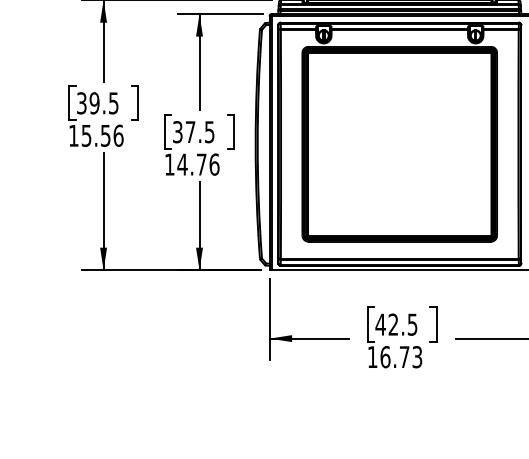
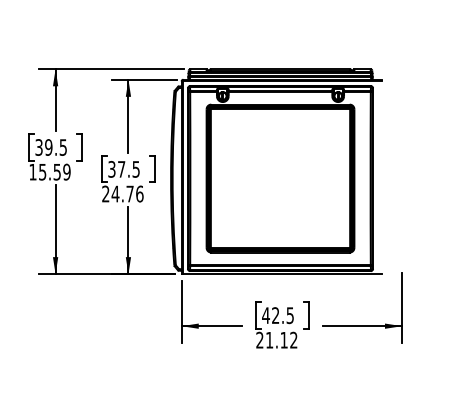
text: (117, 134) -> (66, 171), 15.56 -> 15.59
text: (169, 163) -> (105, 193), 14.76 -> 24.76
text: (394, 356) -> (276, 339), 16.73 -> 21.12

